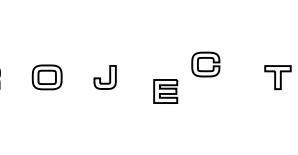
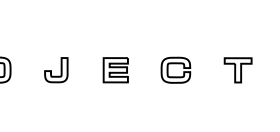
part: (205, 64) -> (175, 70), moved
part: (165, 91) -> (115, 70), moved

